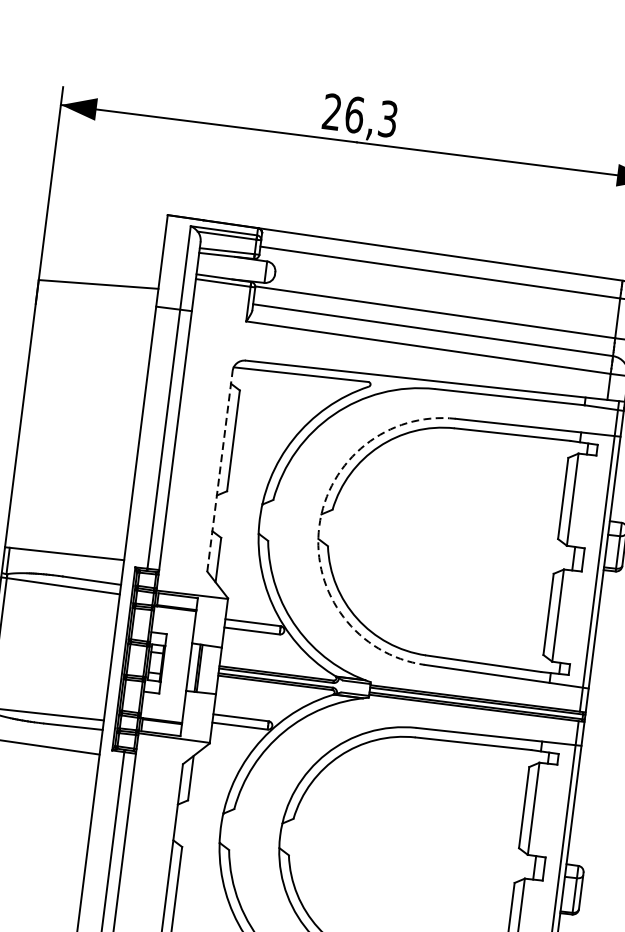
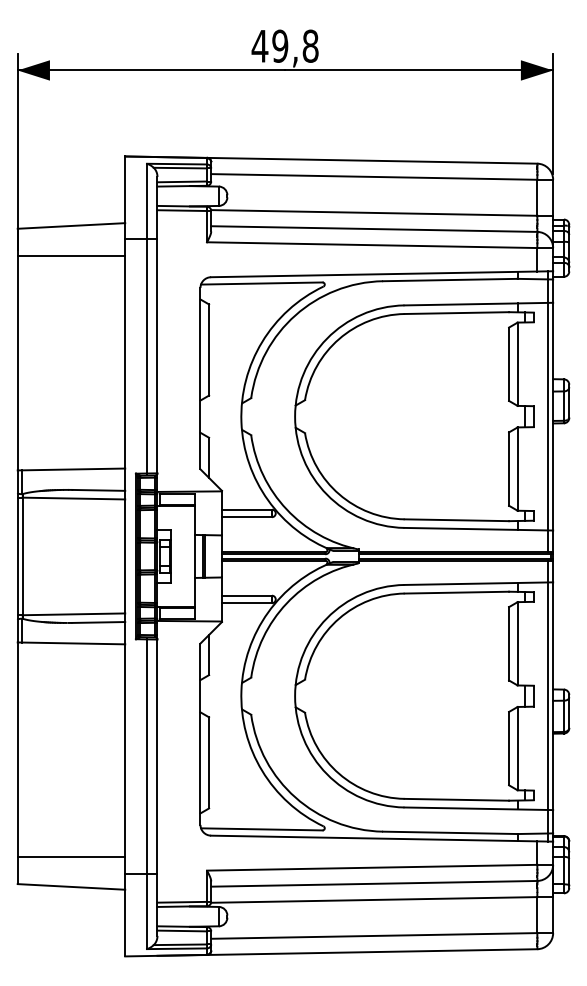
text: (359, 114) -> (284, 45), 26,3 -> 49,8
line: (94, 317) -> (71, 255), added
line: (220, 471) -> (200, 378), dashed -> solid
arc: (319, 526) -> (295, 416), dashed -> solid

